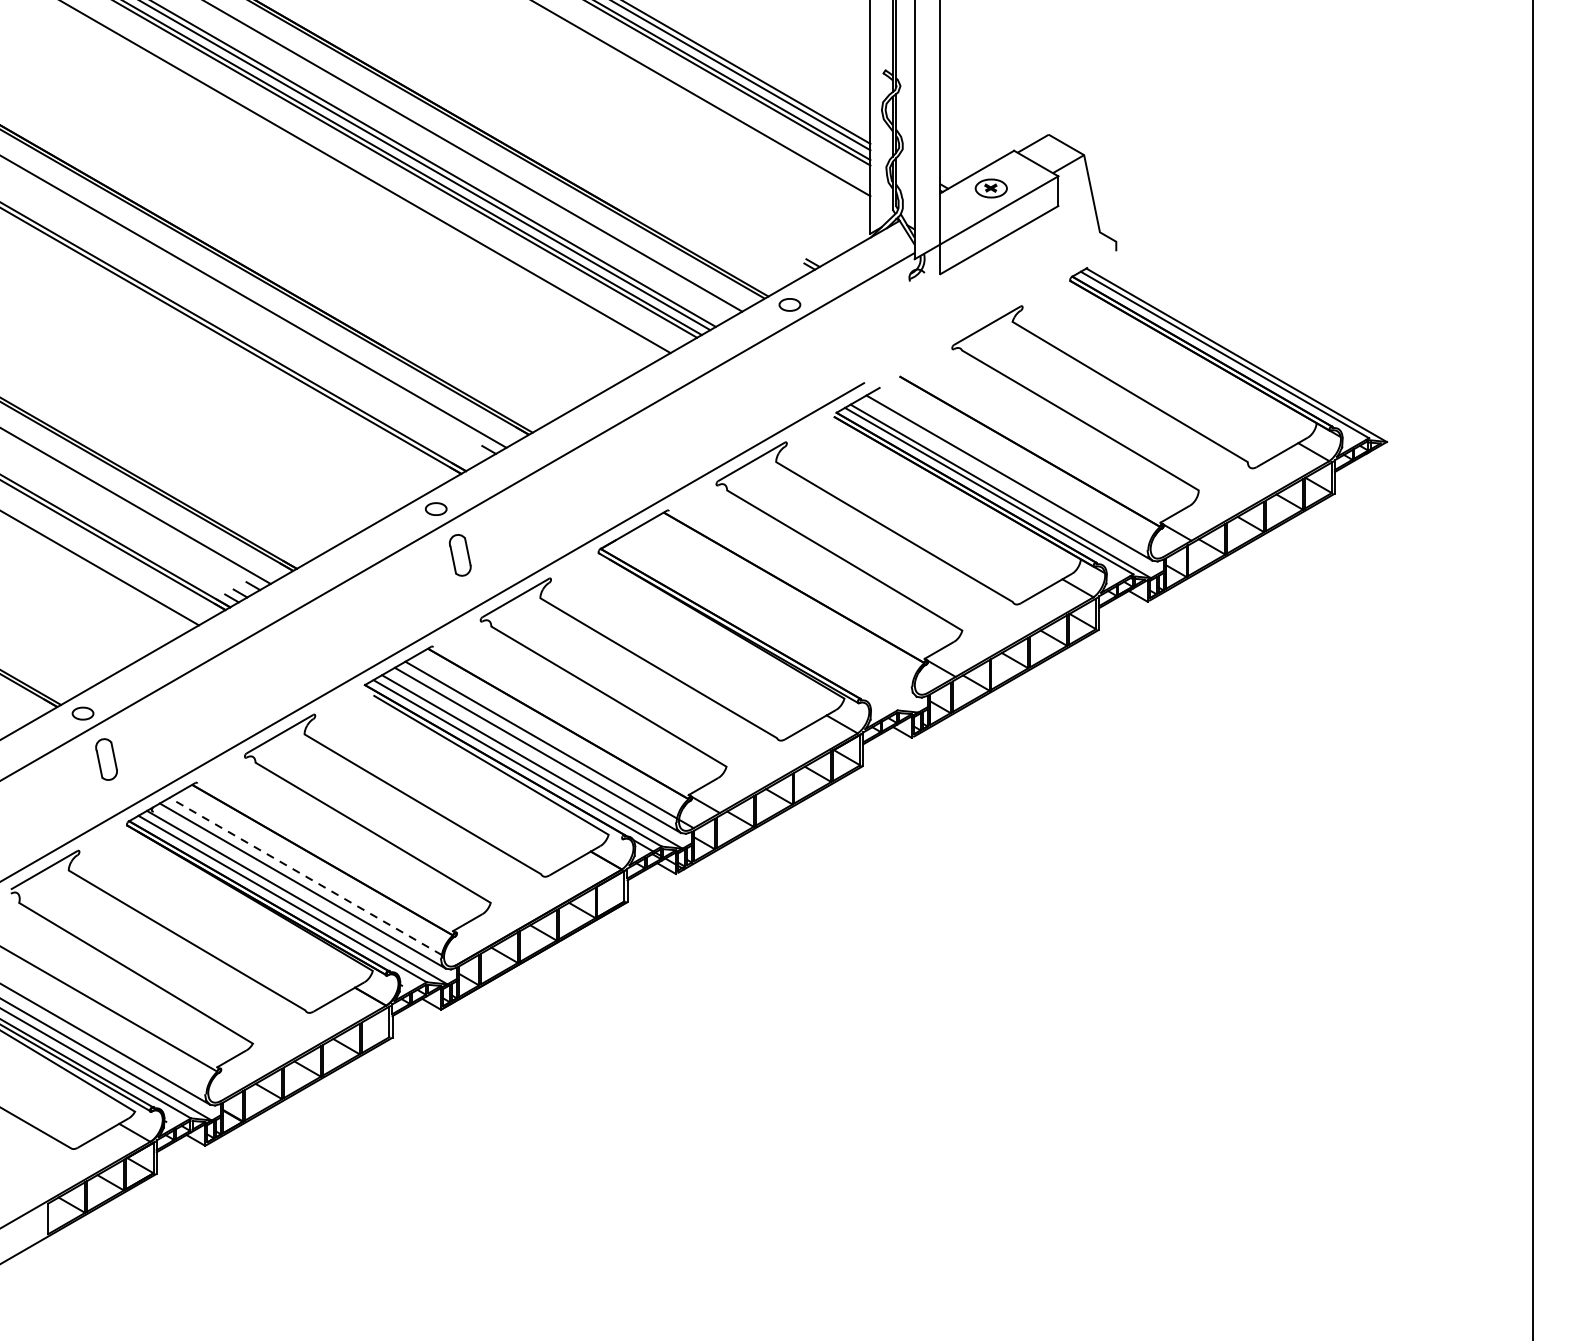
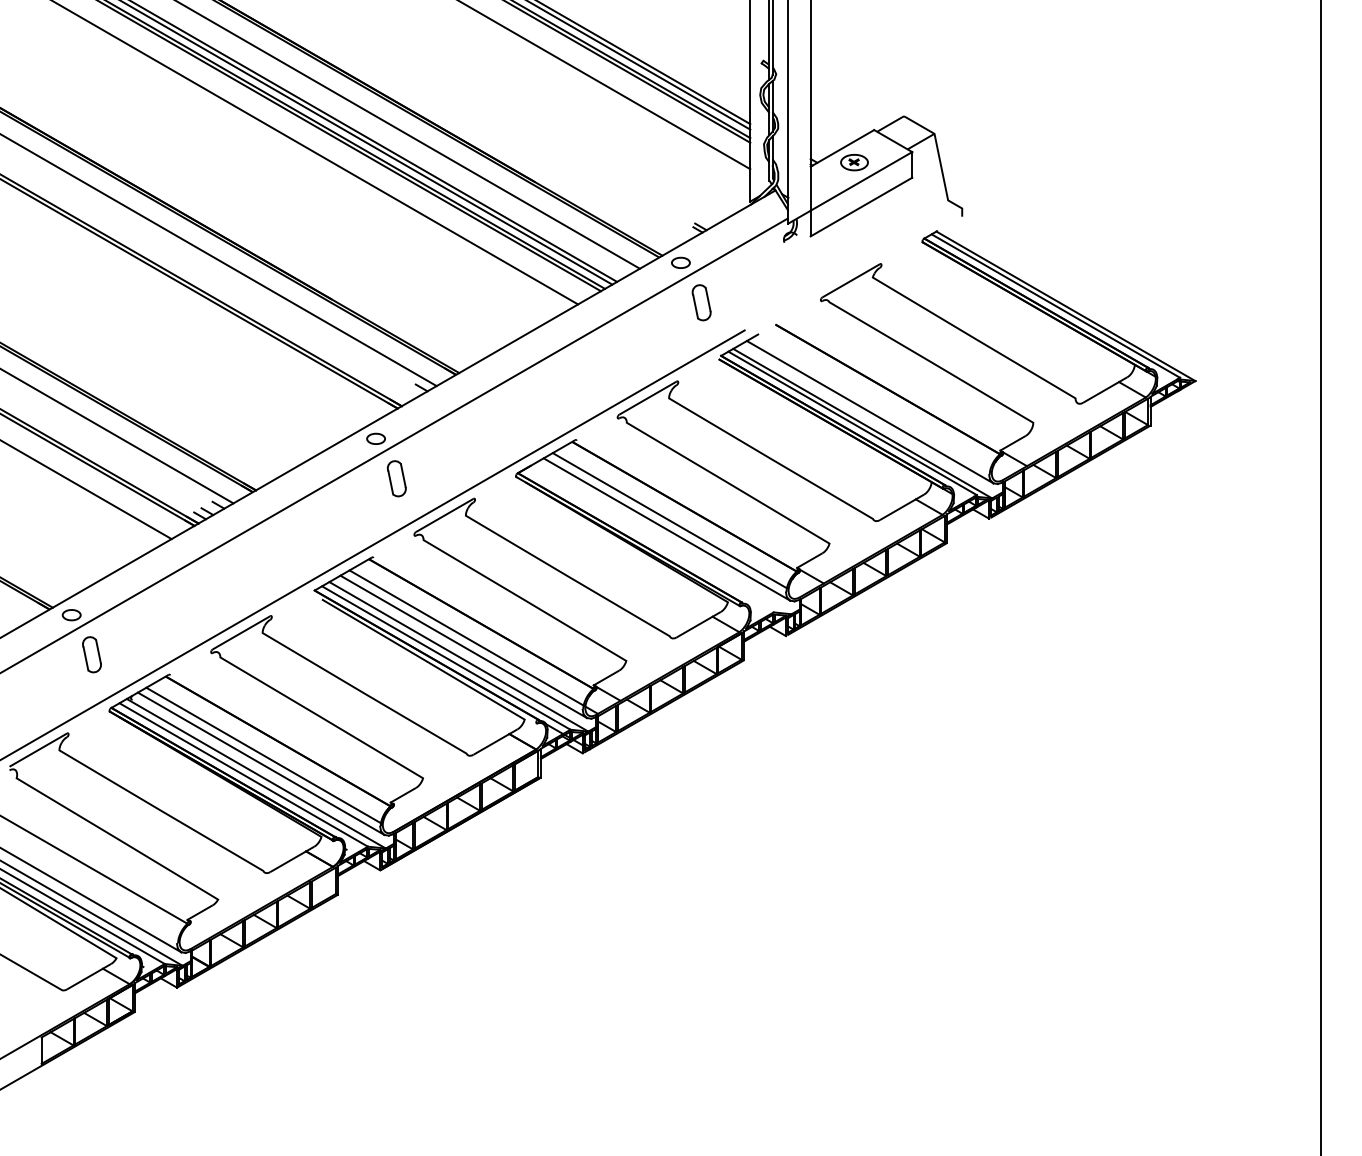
part: (813, 350) -> (701, 302), added
line: (776, 603) -> (669, 520), added
line: (773, 614) -> (666, 529), added
line: (305, 876) -> (263, 755), dashed -> solid

